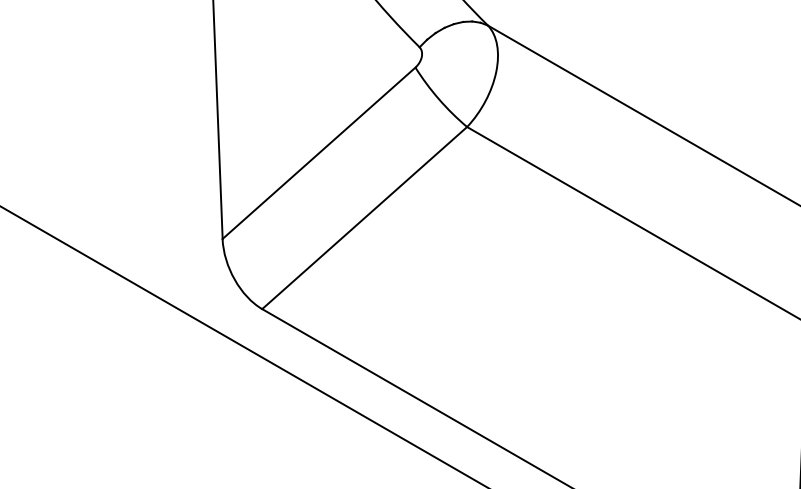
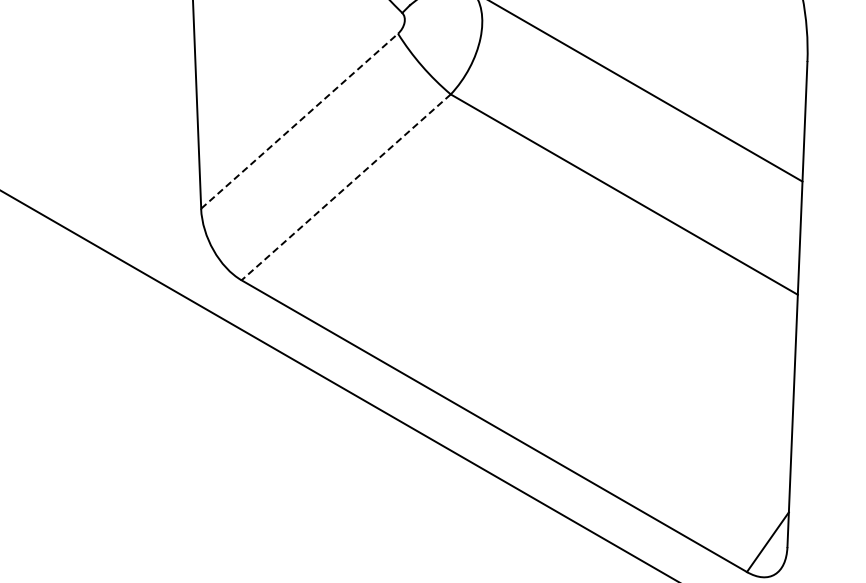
line: (318, 153) -> (299, 121), solid -> dashed
line: (364, 218) -> (346, 187), solid -> dashed

